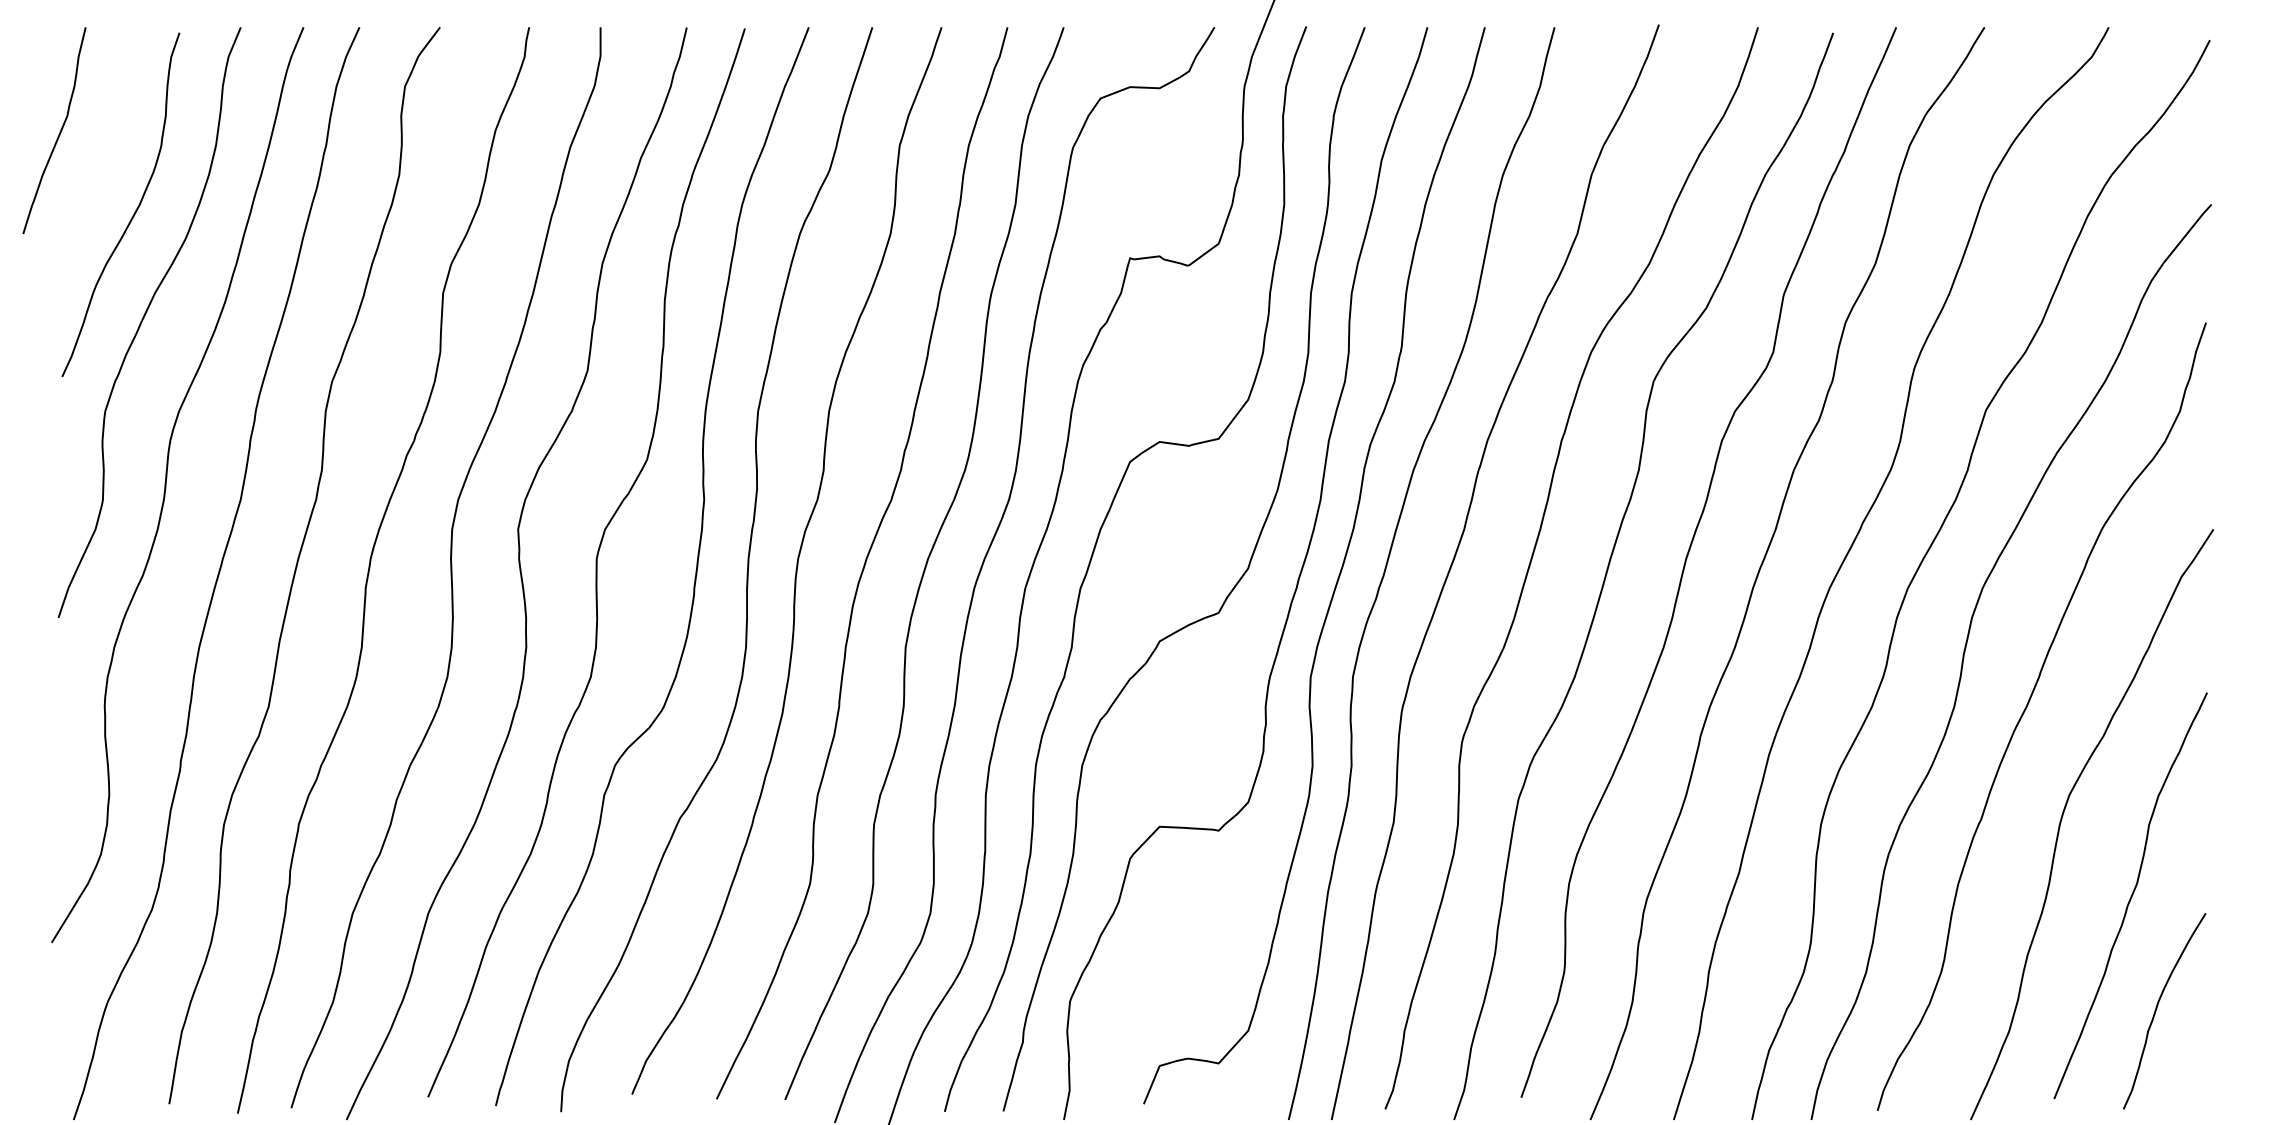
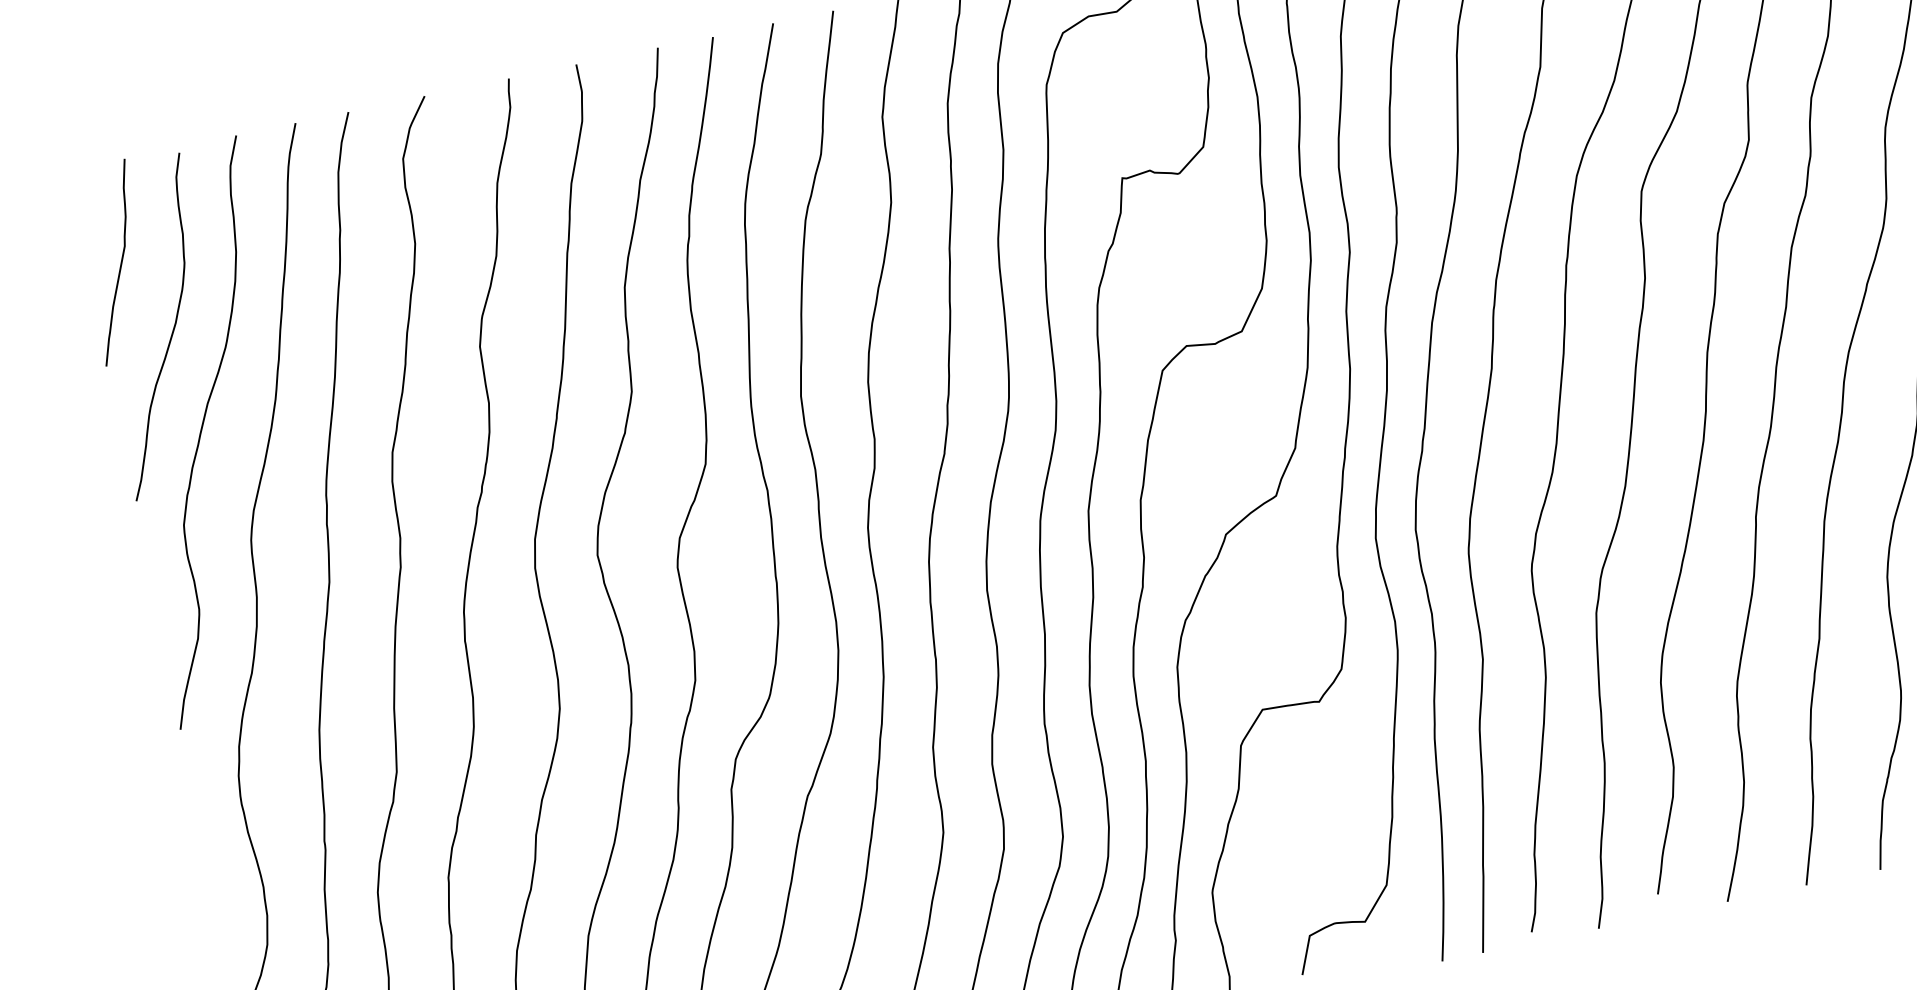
curve: (59, 131) -> (120, 262), moved

